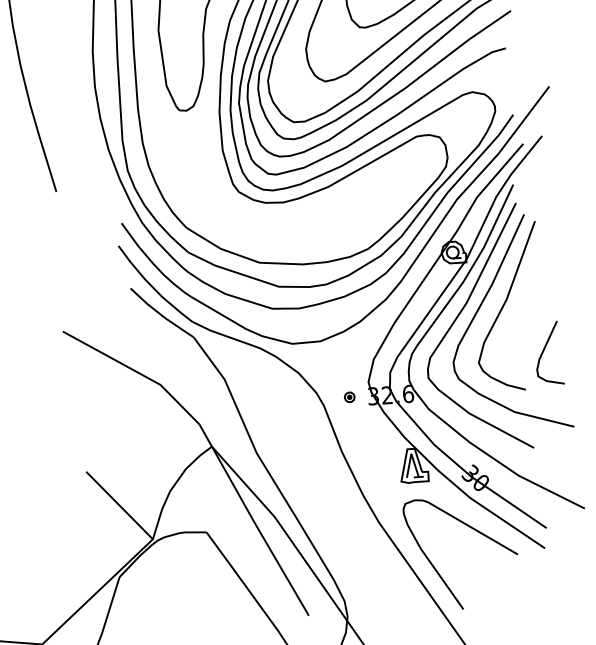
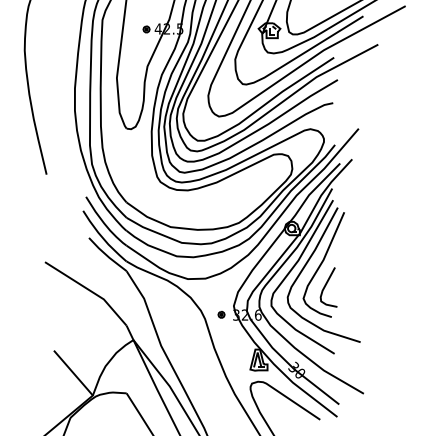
curve: (545, 350) -> (326, 285), moved

